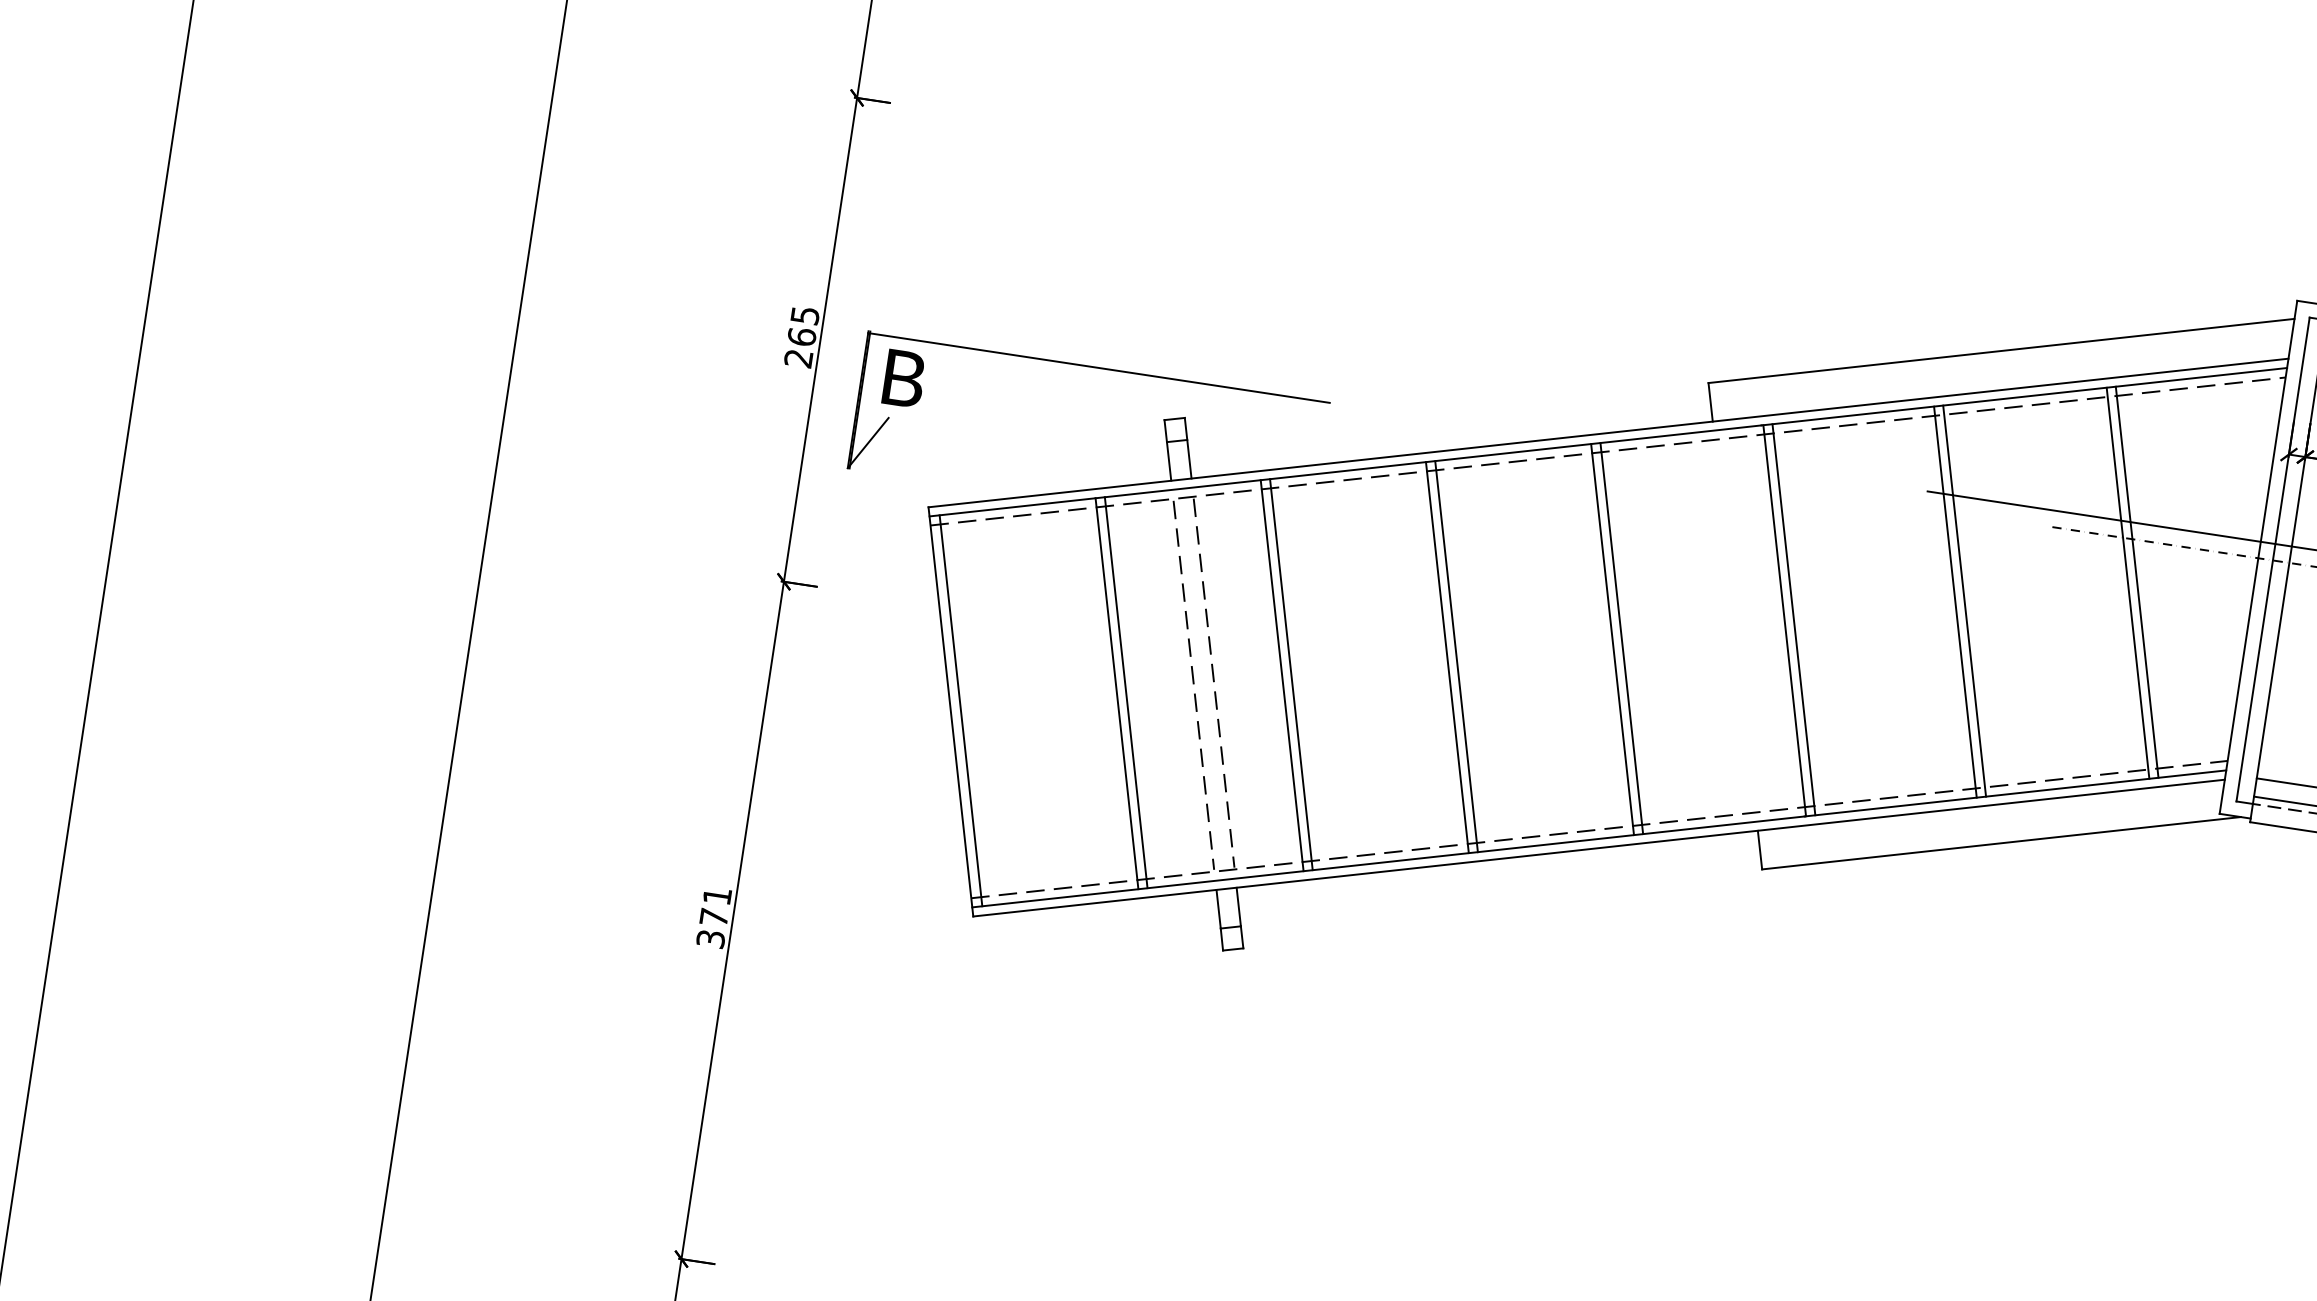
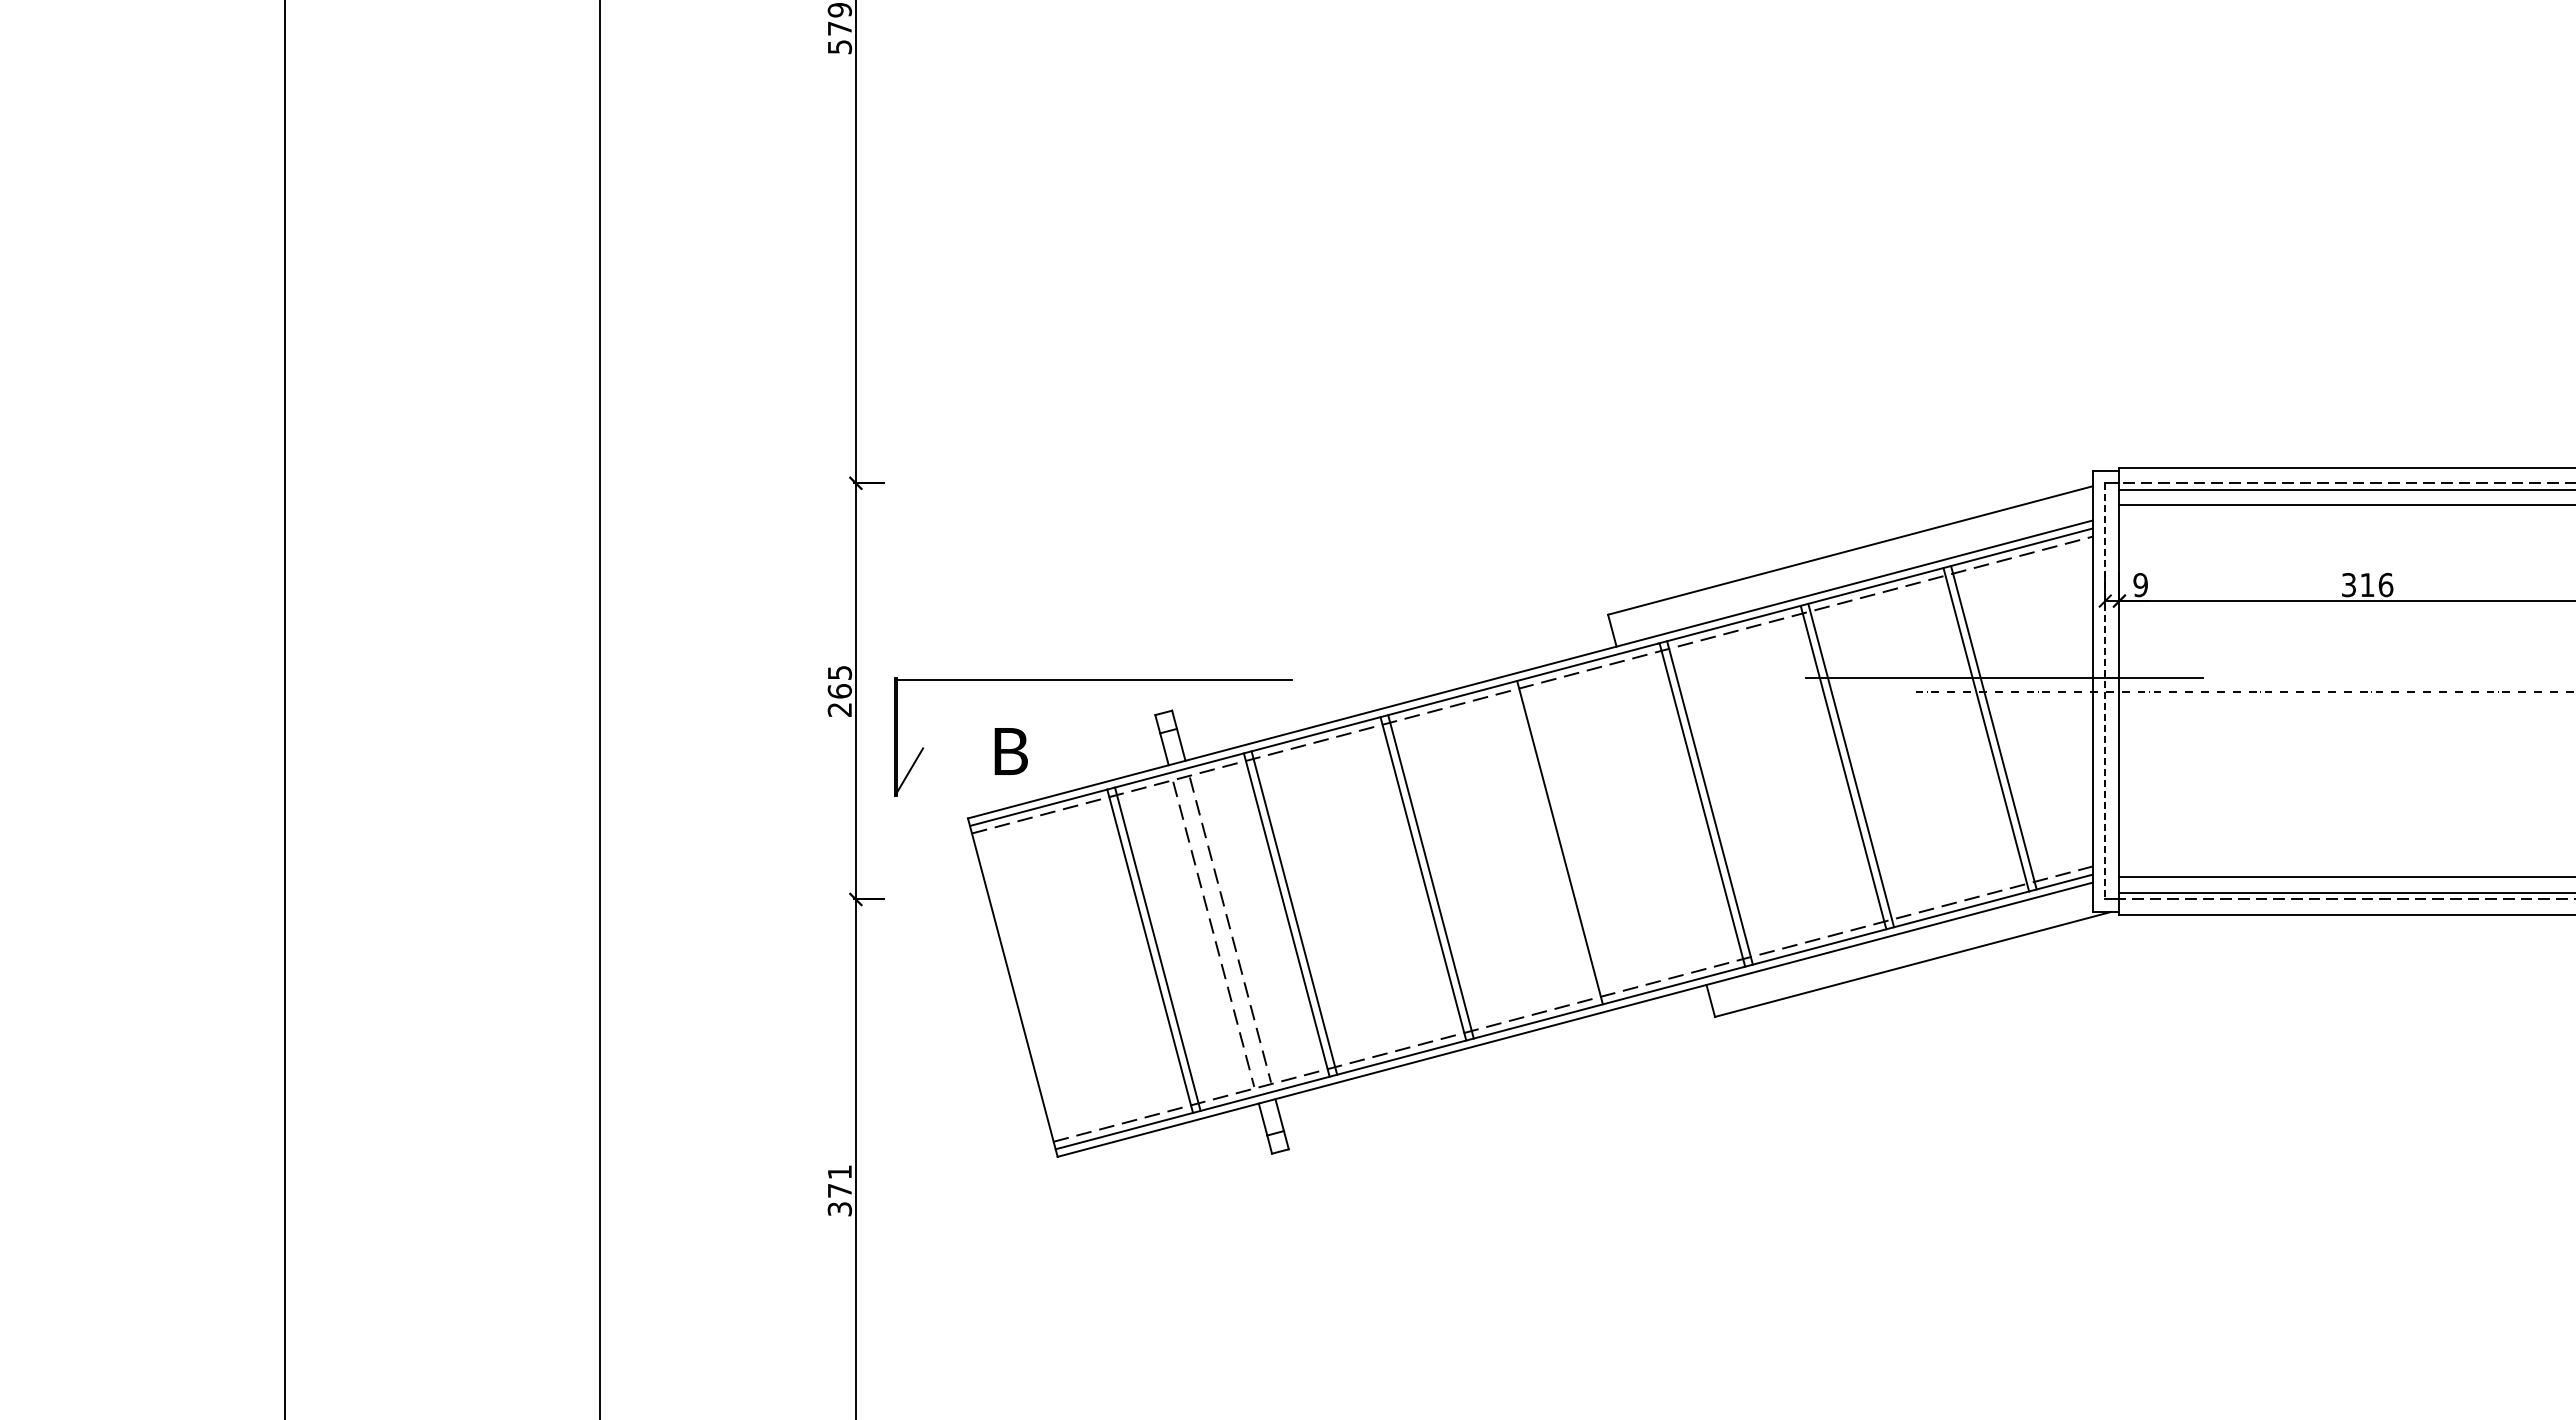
text: (903, 378) -> (1010, 751), moved
line: (2273, 559) -> (2105, 691), solid -> dashed
line: (1621, 638) -> (1567, 840), removed
line: (960, 710) -> (1020, 985), removed

